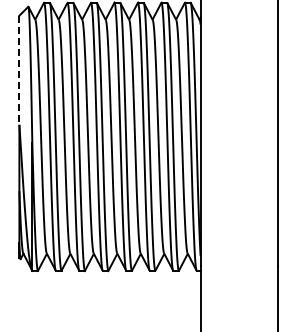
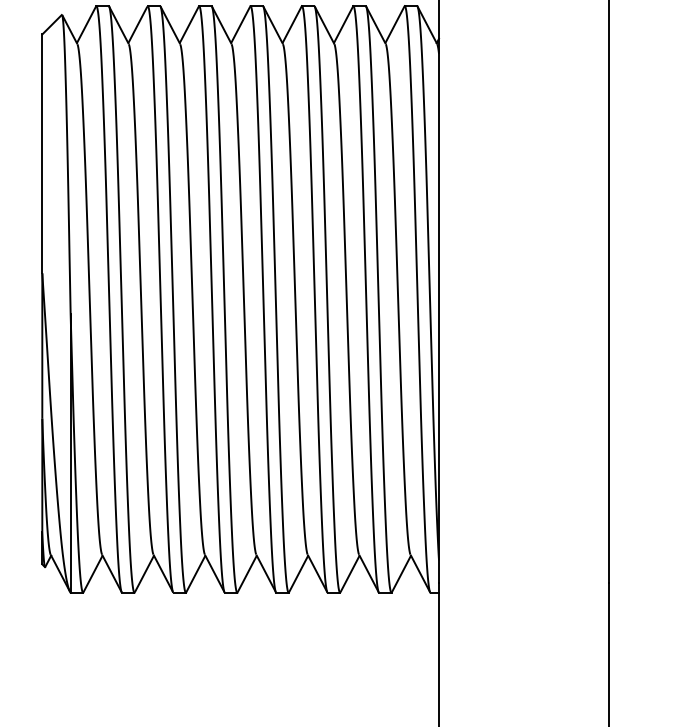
line: (19, 70) -> (42, 154), dashed -> solid

